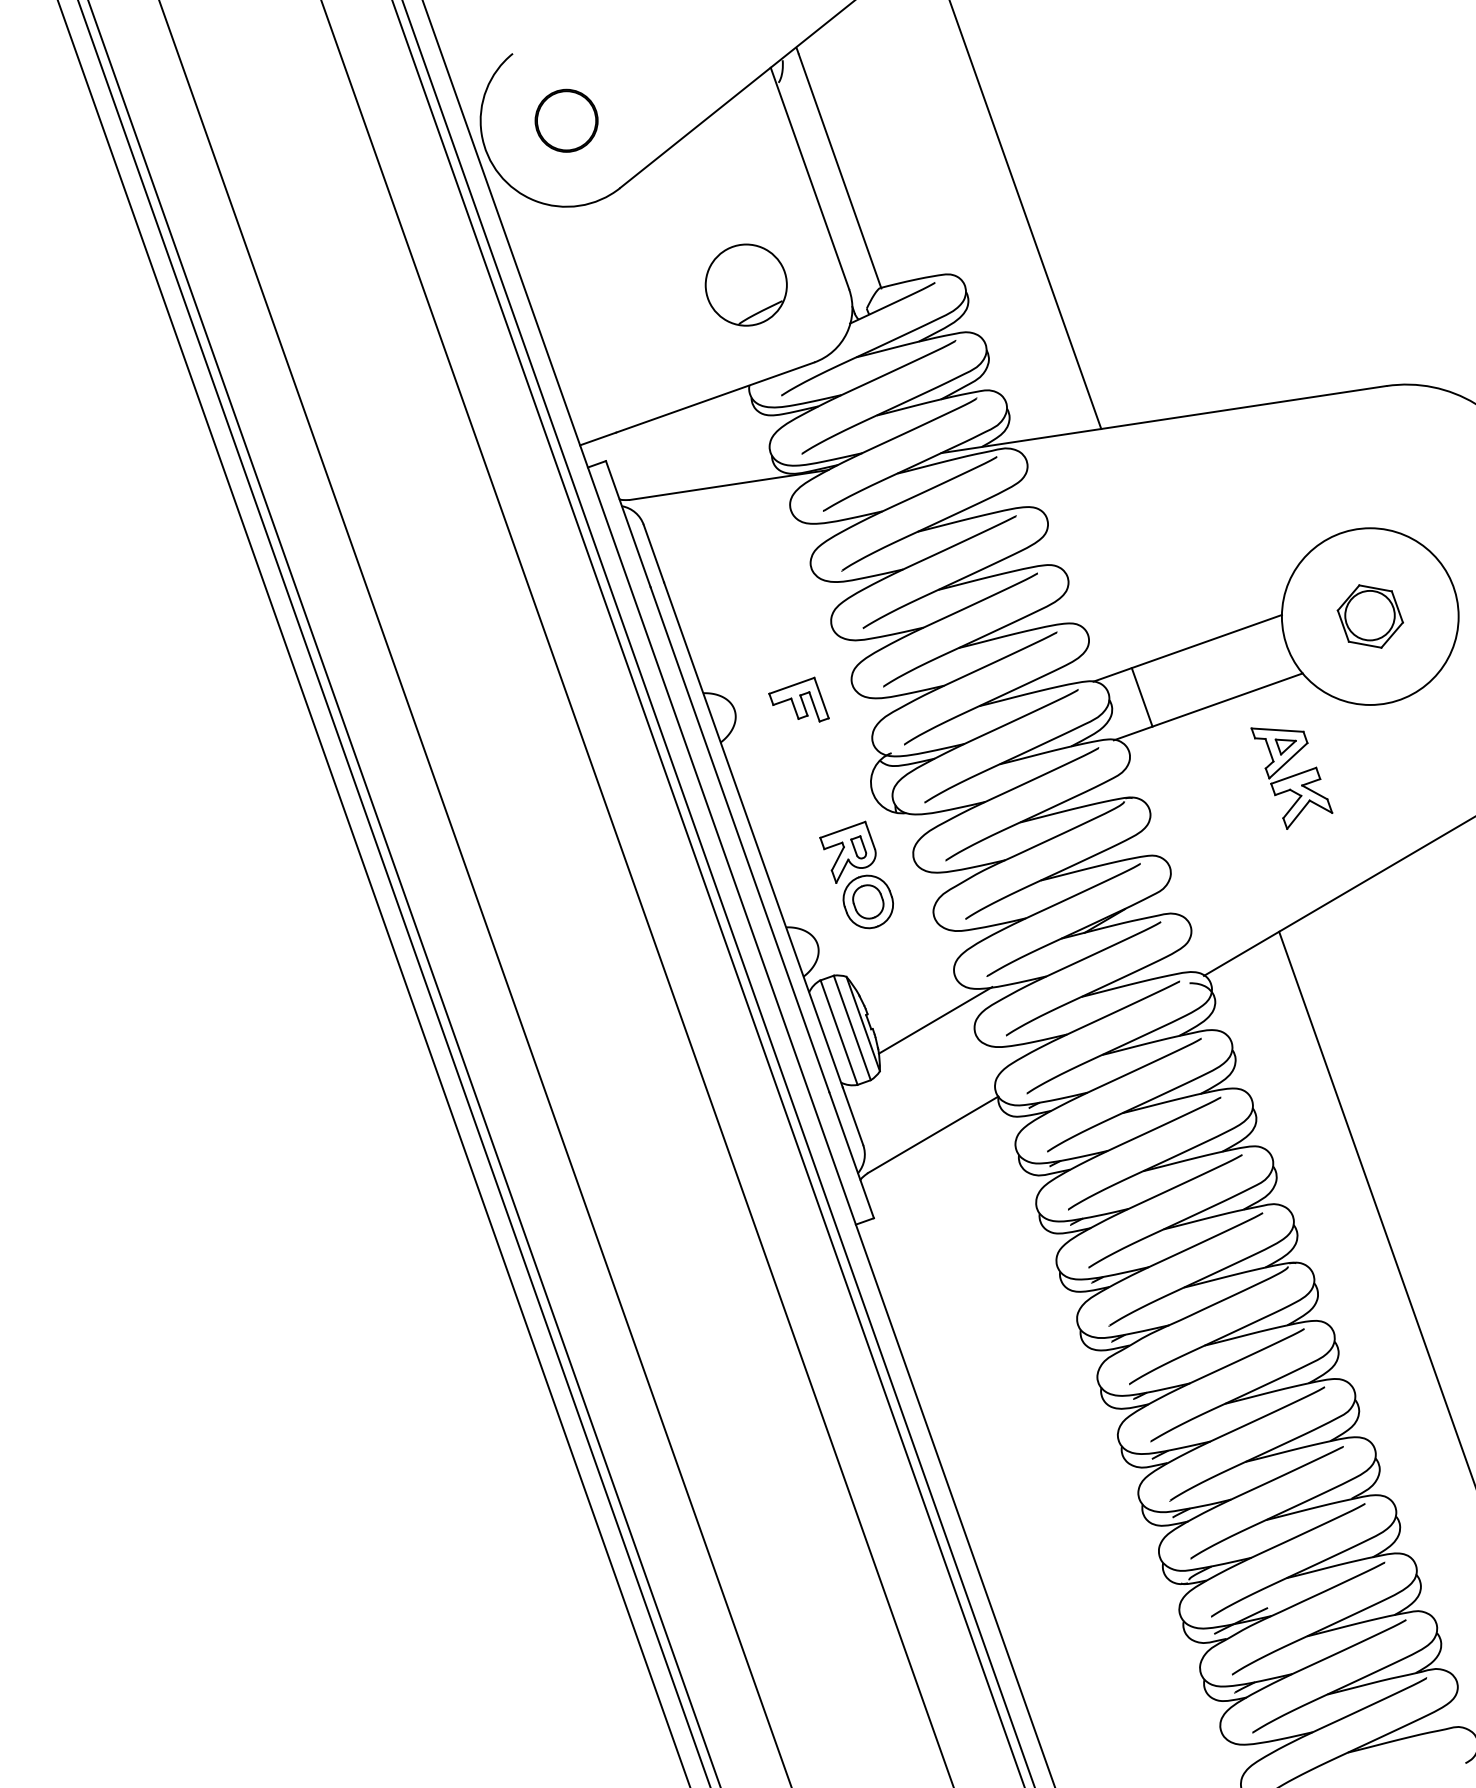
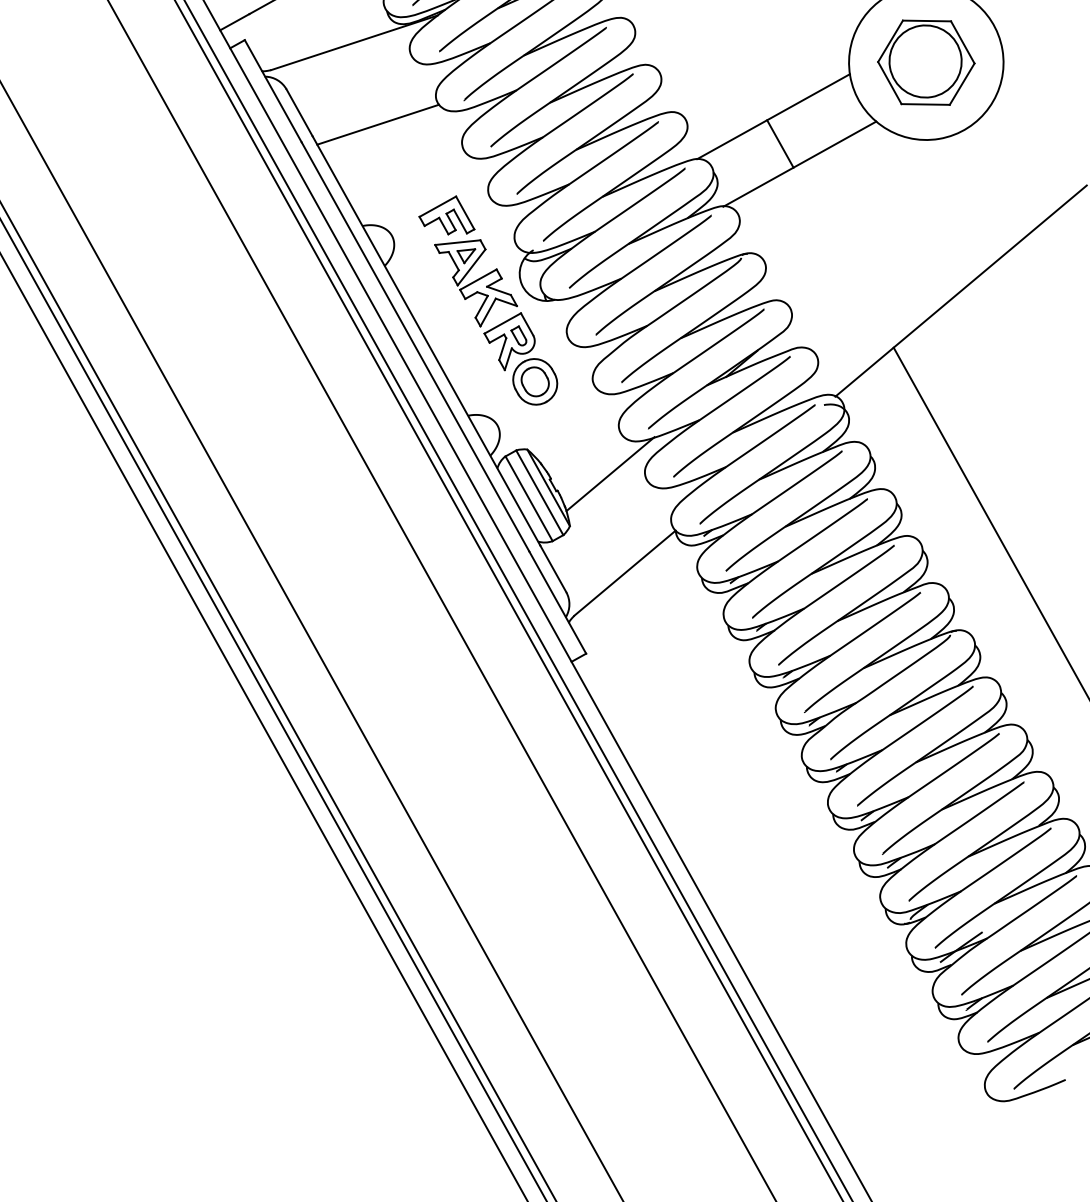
line: (739, 581) -> (377, 124), added
part: (1370, 616) -> (926, 62), size x1.67
line: (1141, 697) -> (779, 144), moved
part: (1291, 778) -> (476, 282), moved

